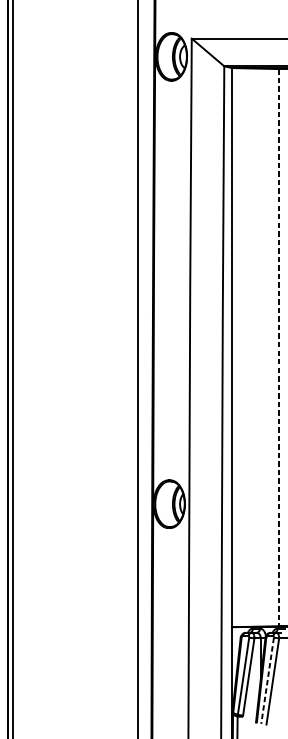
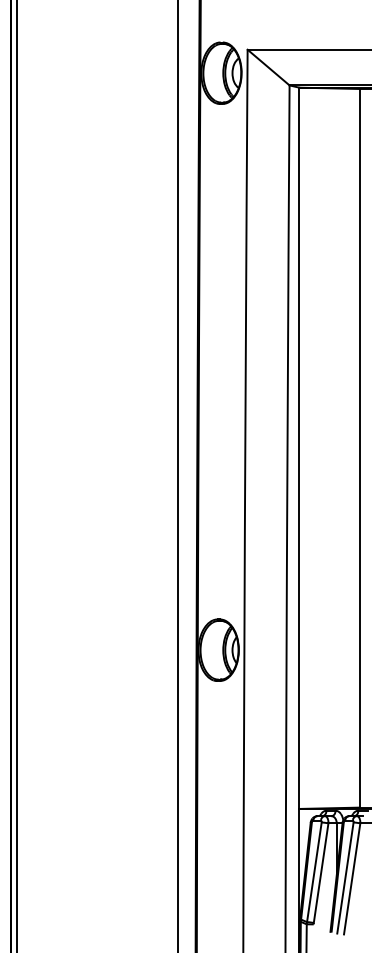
line: (278, 347) -> (359, 448), dashed -> solid
line: (267, 681) -> (345, 878), dashed -> solid

